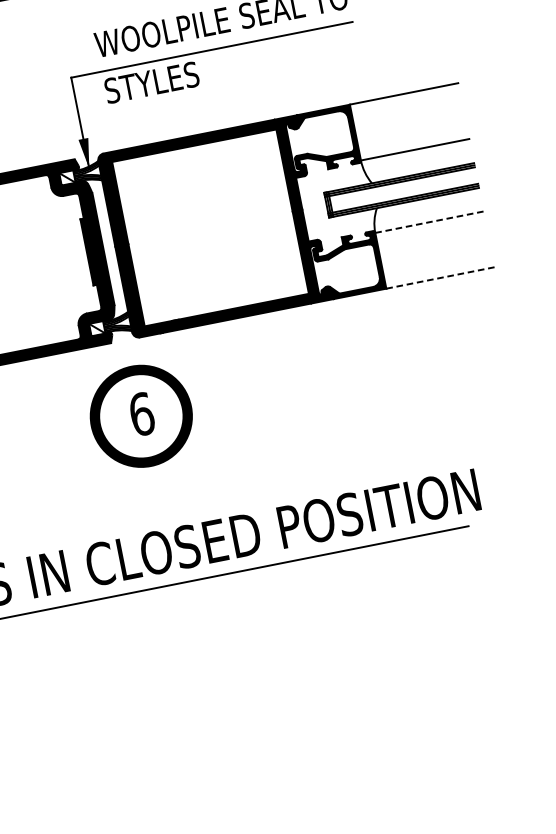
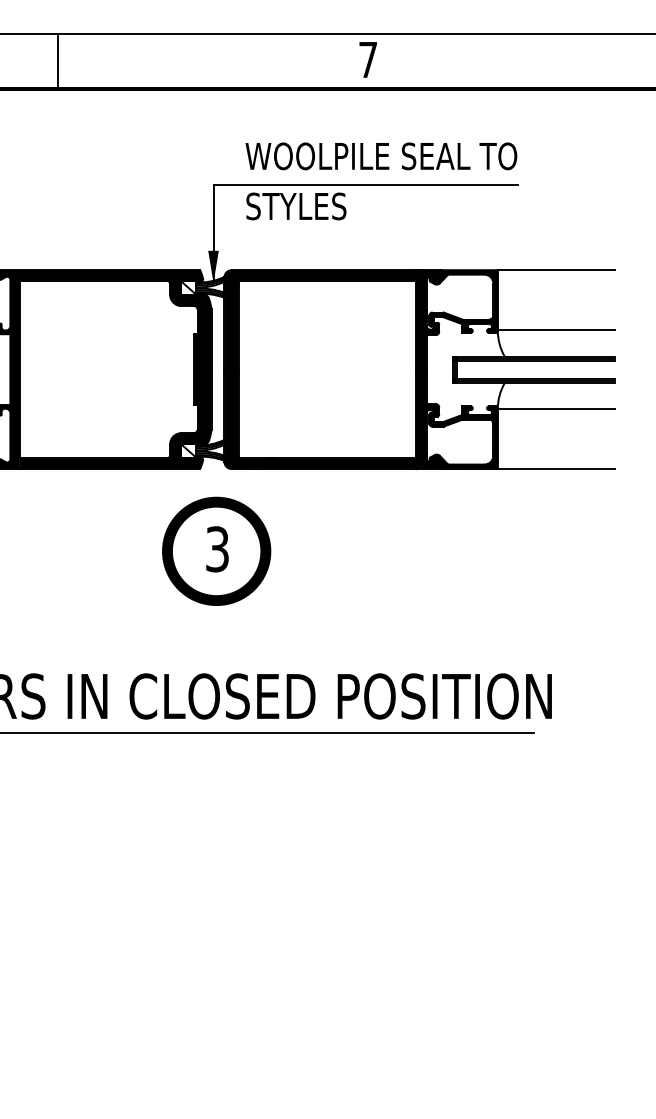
line: (429, 221) -> (556, 408), dashed -> solid
line: (440, 278) -> (556, 469), dashed -> solid
text: (141, 414) -> (217, 549), 6 -> 3

